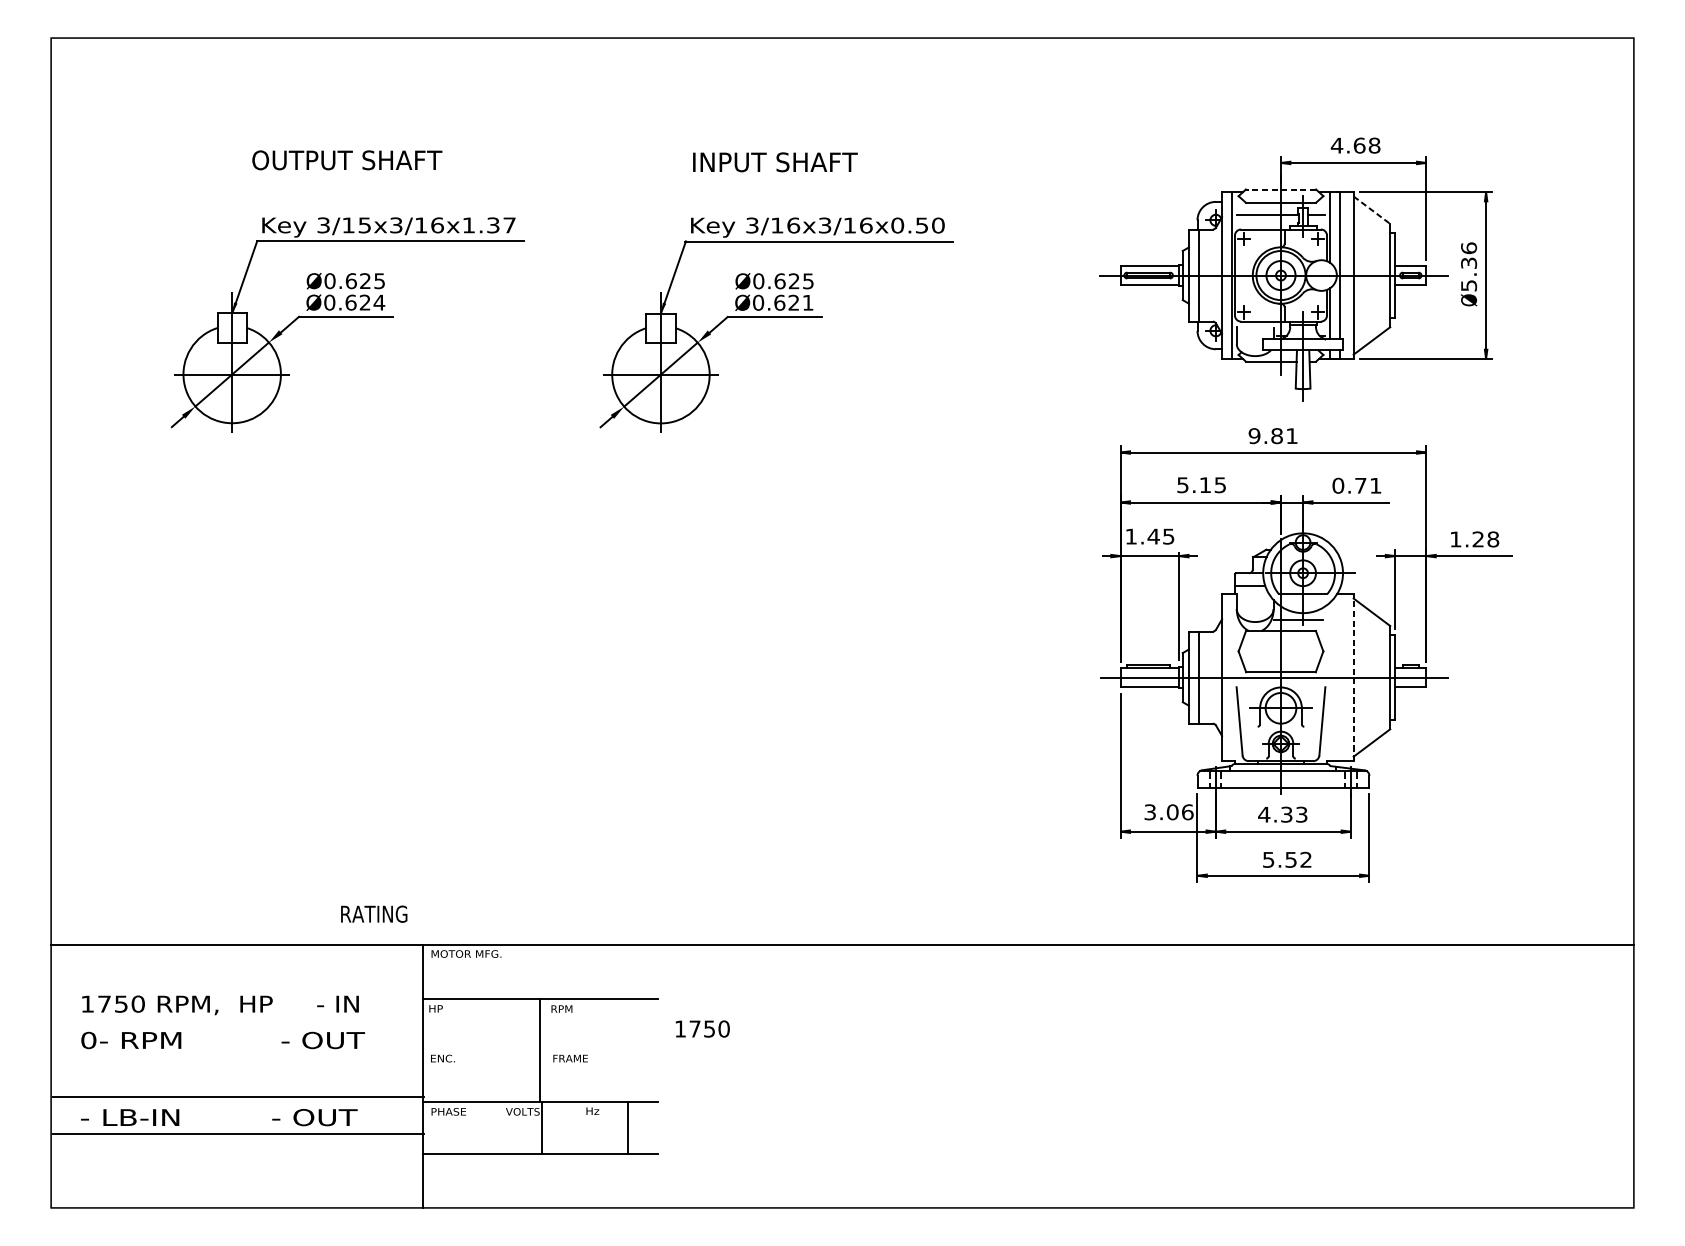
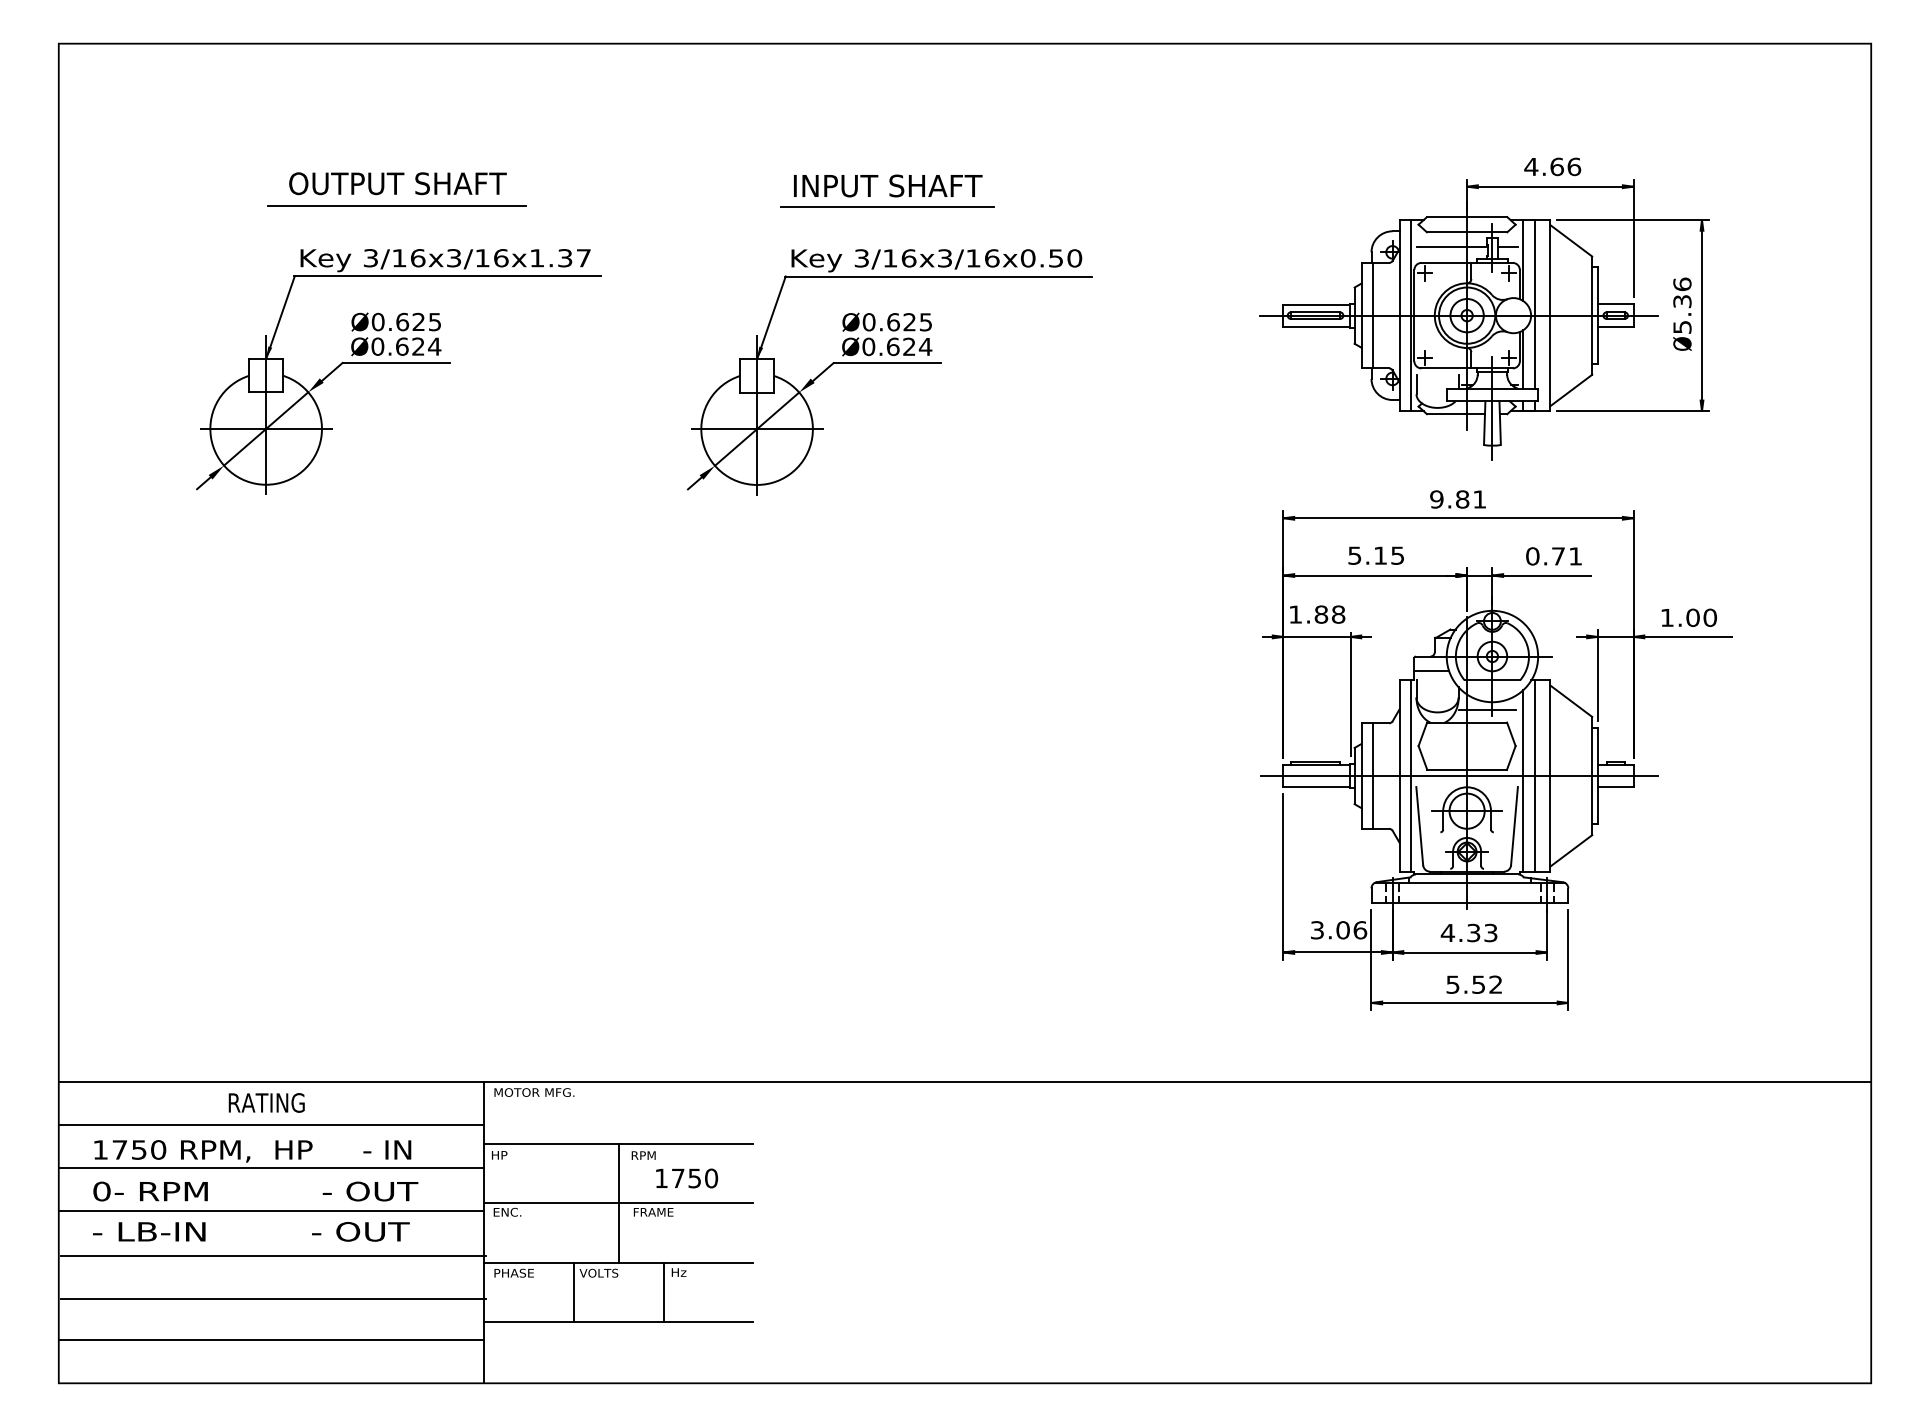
text: (1374, 145) -> (1574, 166), 4.68 -> 4.66
line: (346, 179) -> (396, 205), added
line: (774, 180) -> (887, 206), added
line: (1280, 189) -> (1466, 217), dashed -> solid
line: (1372, 210) -> (1571, 241), dashed -> solid
text: (365, 225) -> (418, 258), 3/15x3/16x1.37 -> 3/16x3/16x1.37
text: (808, 302) -> (925, 346), Ø0.621 -> Ø0.624
text: (1160, 536) -> (1329, 614), 1.45 -> 1.88
text: (1485, 539) -> (1701, 617), 1.28 -> 1.00
line: (1231, 677) -> (1410, 775), added
line: (1339, 677) -> (1534, 775), added
line: (1353, 678) -> (1550, 776), dashed -> solid
line: (1330, 681) -> (1523, 780), added
text: (373, 913) -> (266, 1102), moved
line: (236, 982) -> (271, 1125), added
line: (236, 1020) -> (271, 1168), added
text: (703, 1029) -> (687, 1178), moved
line: (539, 1050) -> (618, 1203), added
line: (236, 1057) -> (271, 1211), added
text: (219, 1117) -> (251, 1231), moved
line: (541, 1127) -> (573, 1291), moved
line: (628, 1127) -> (663, 1291), moved
line: (236, 1170) -> (271, 1340), added

